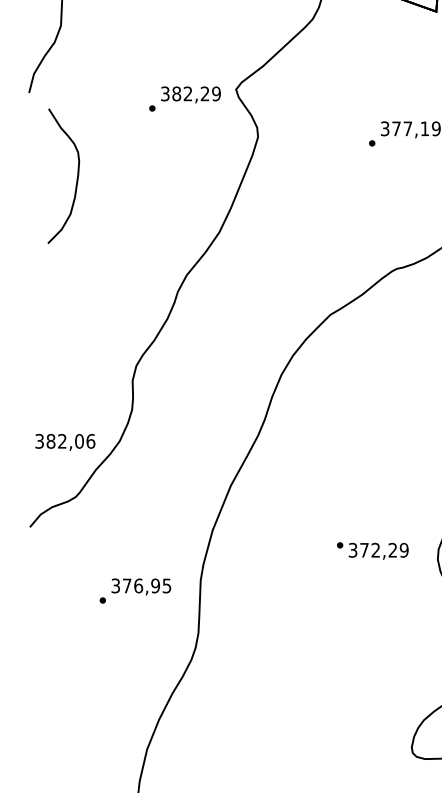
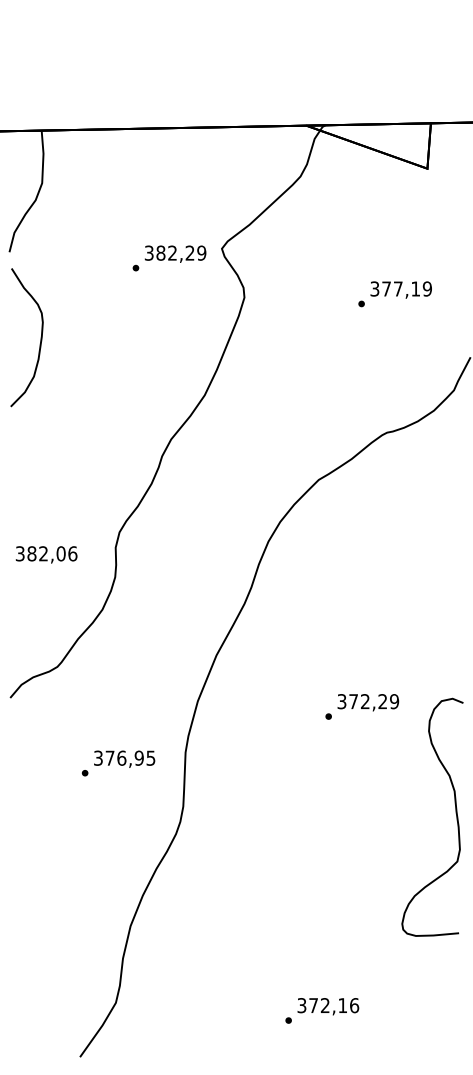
curve: (76, 176) -> (40, 337), moved
text: (65, 442) -> (46, 554), moved
text: (378, 551) -> (368, 702), moved

